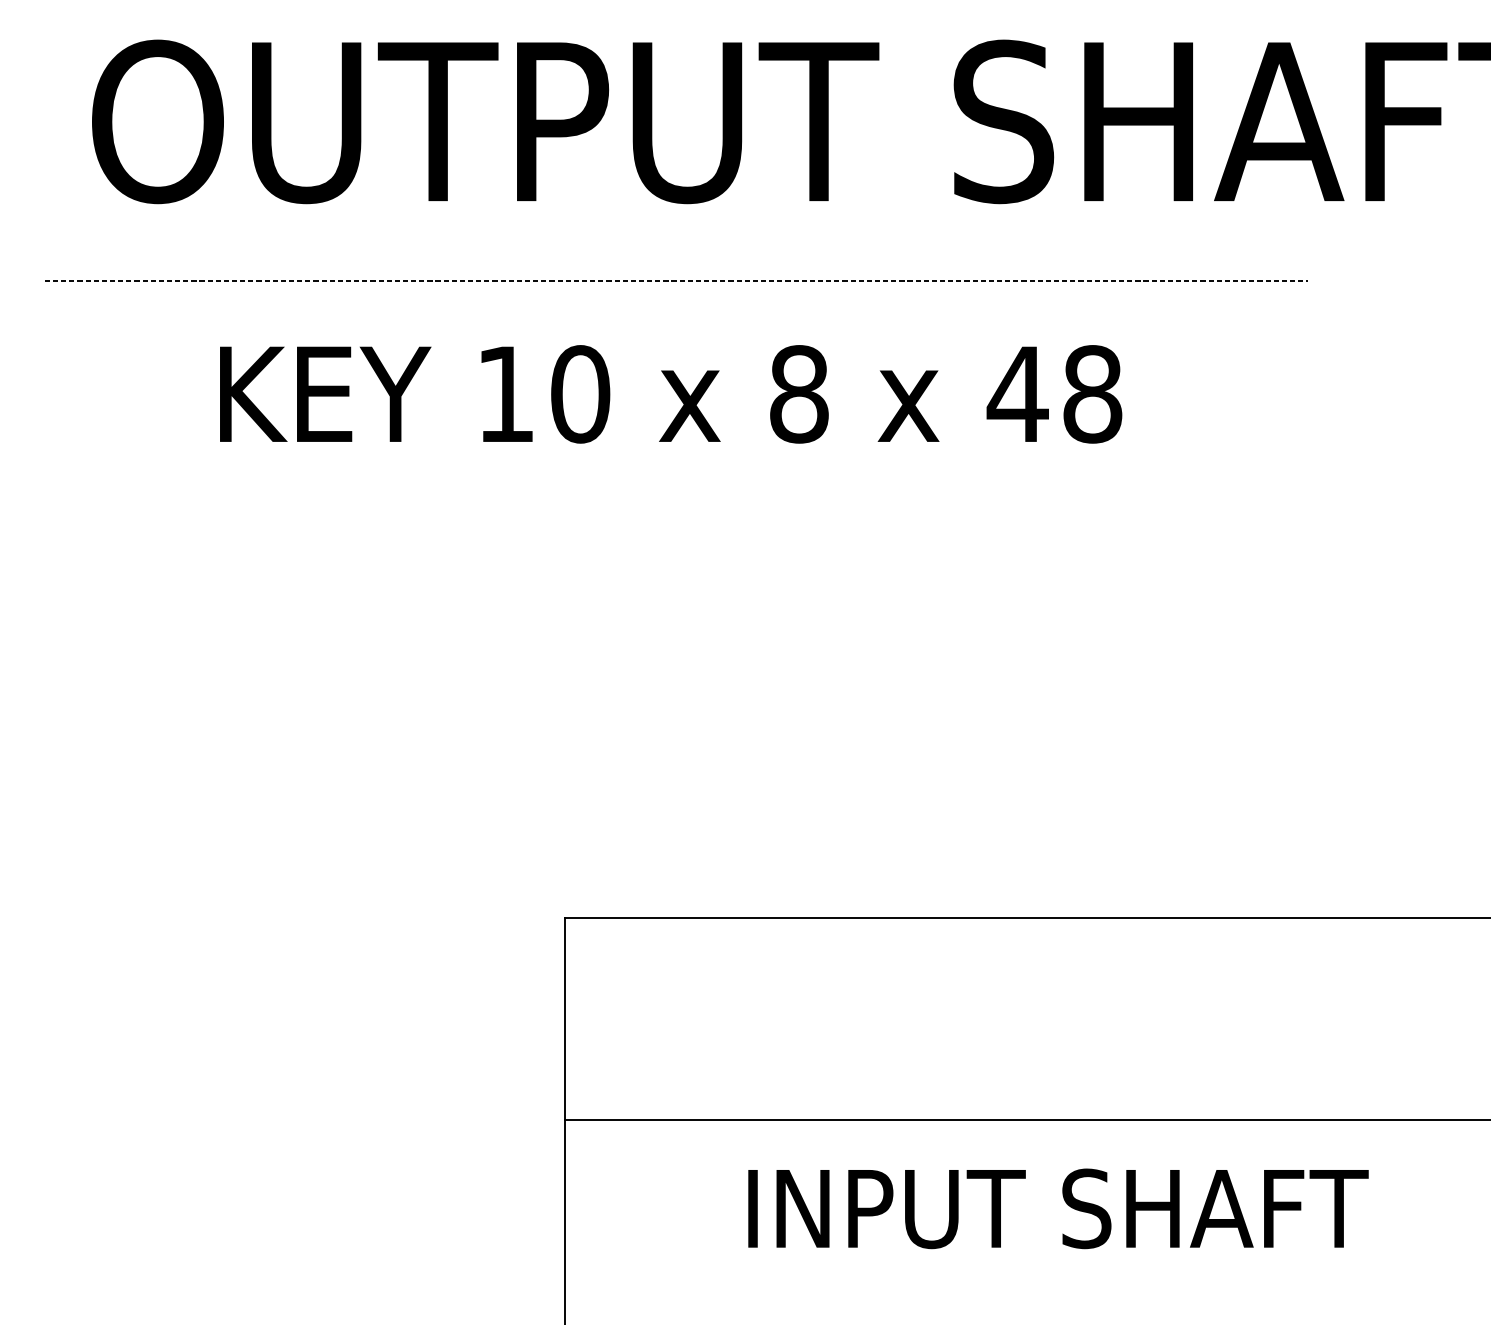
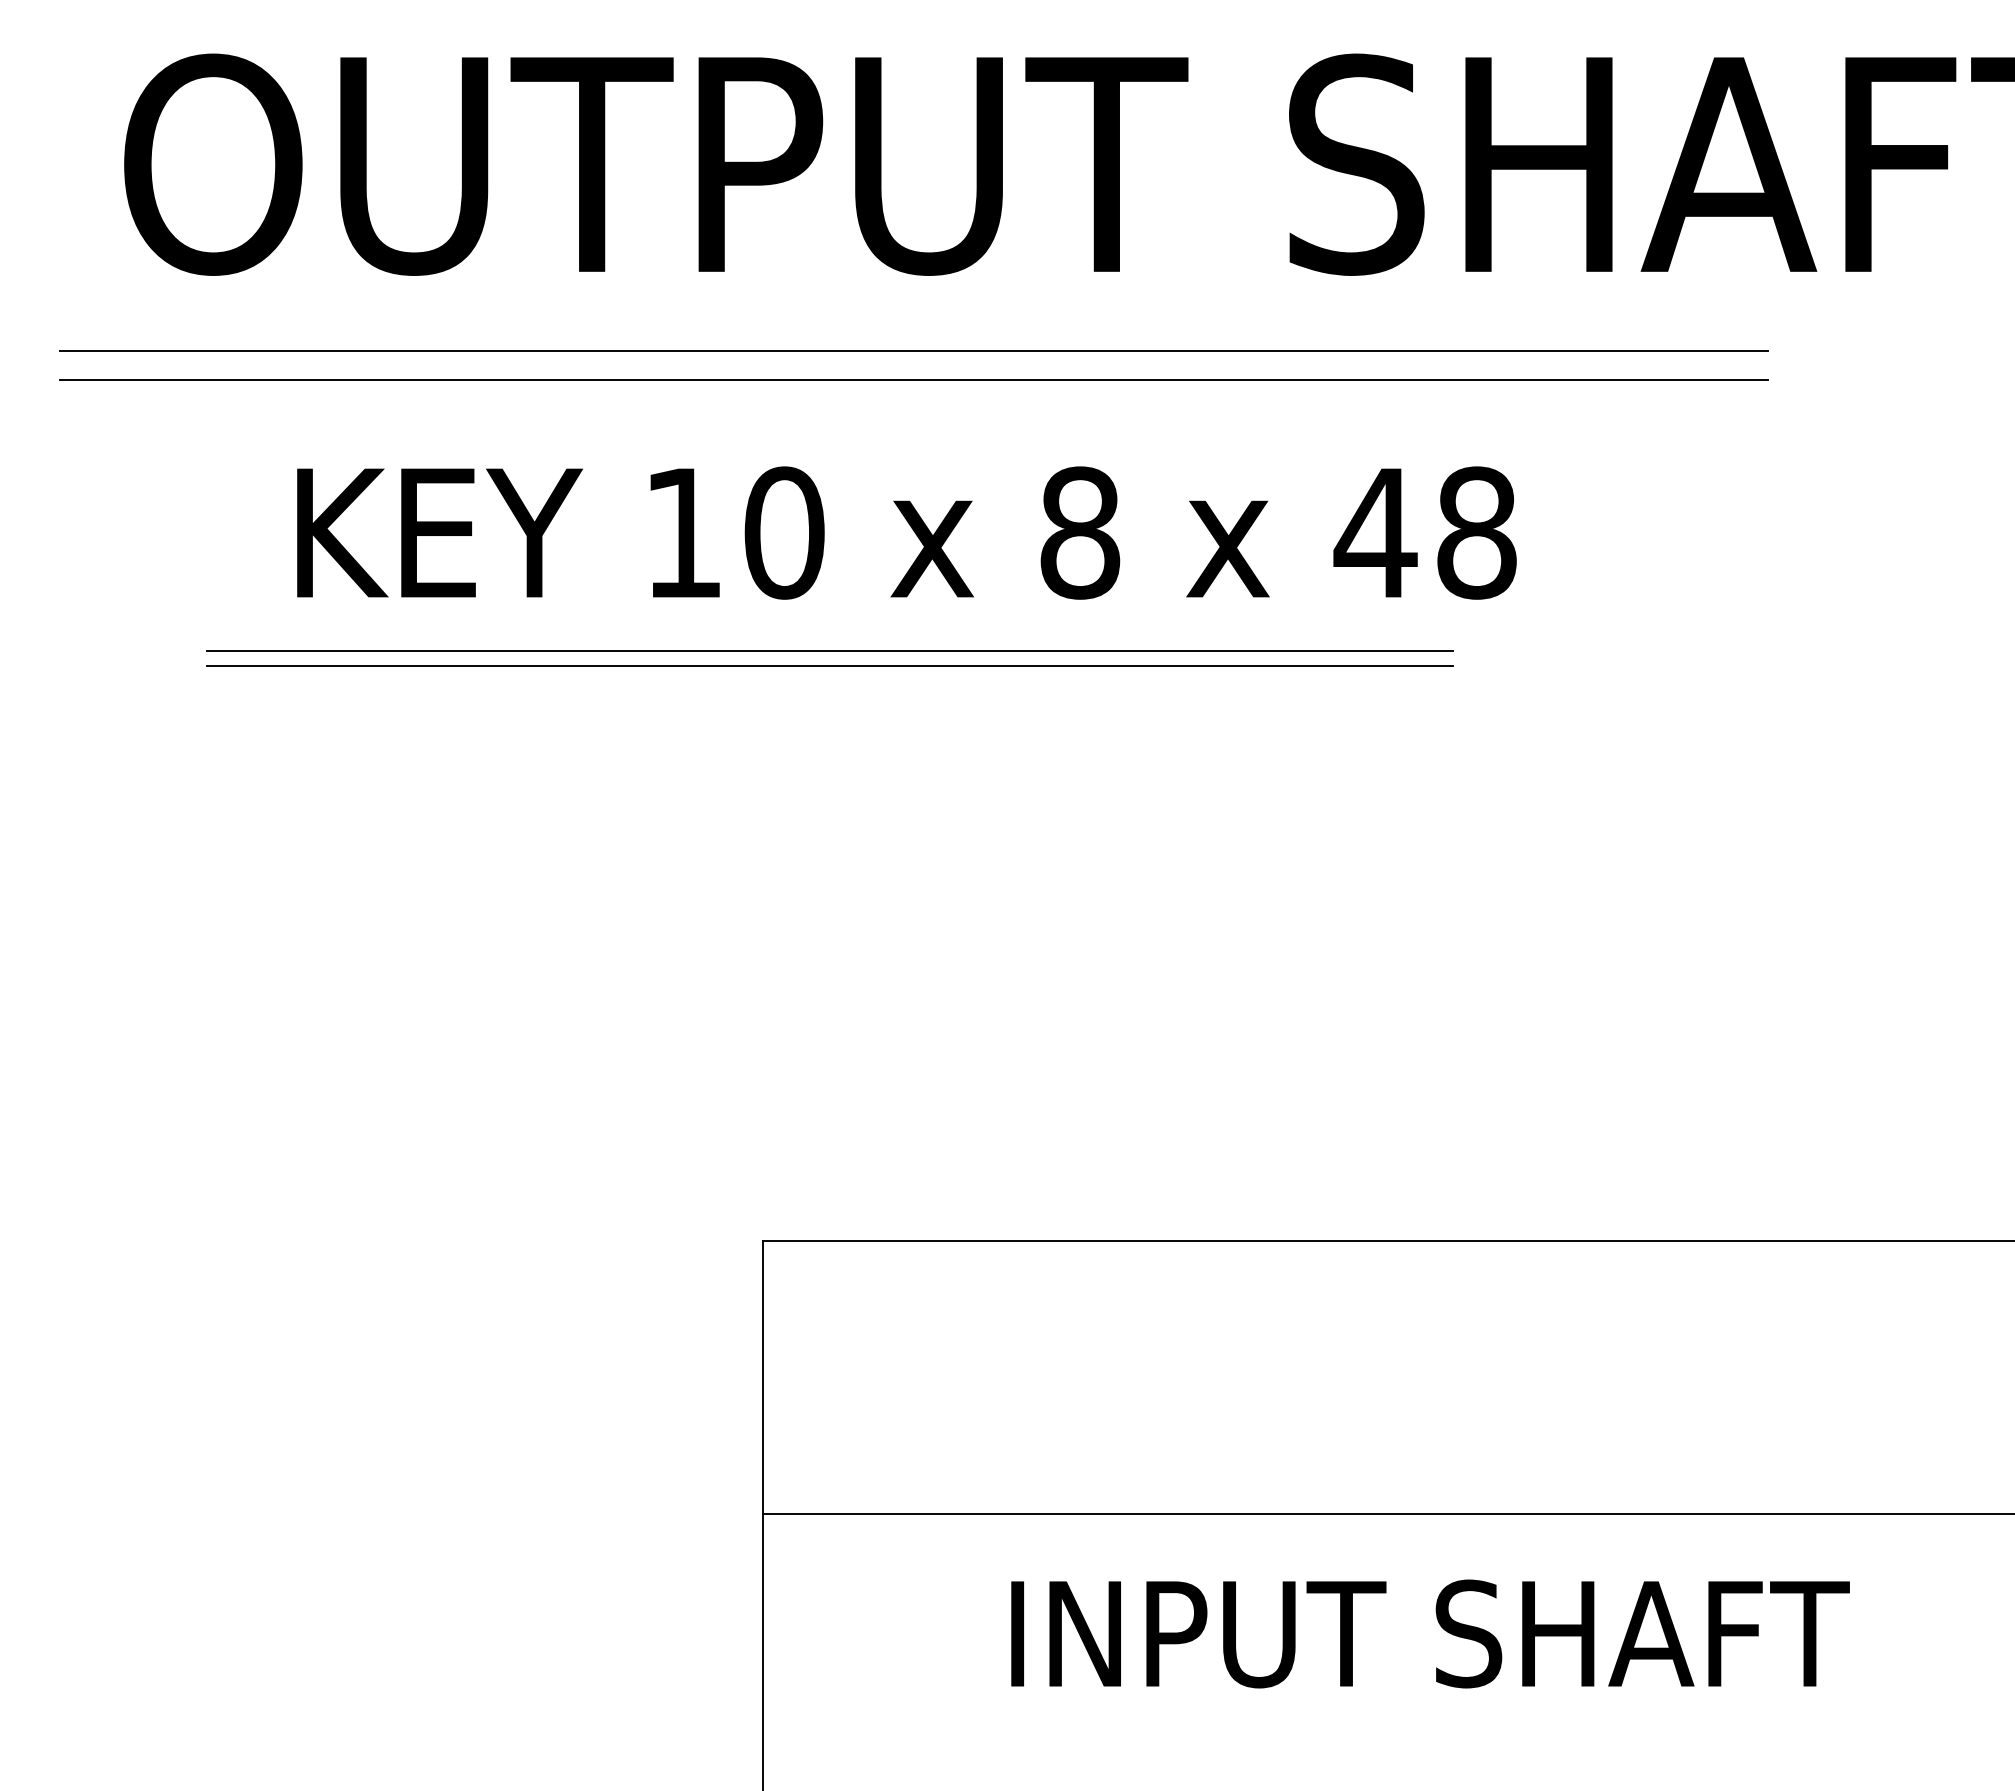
line: (676, 260) -> (914, 351), added
line: (676, 280) -> (914, 379), dashed -> solid
line: (613, 481) -> (829, 651), added
line: (613, 492) -> (829, 665), added

